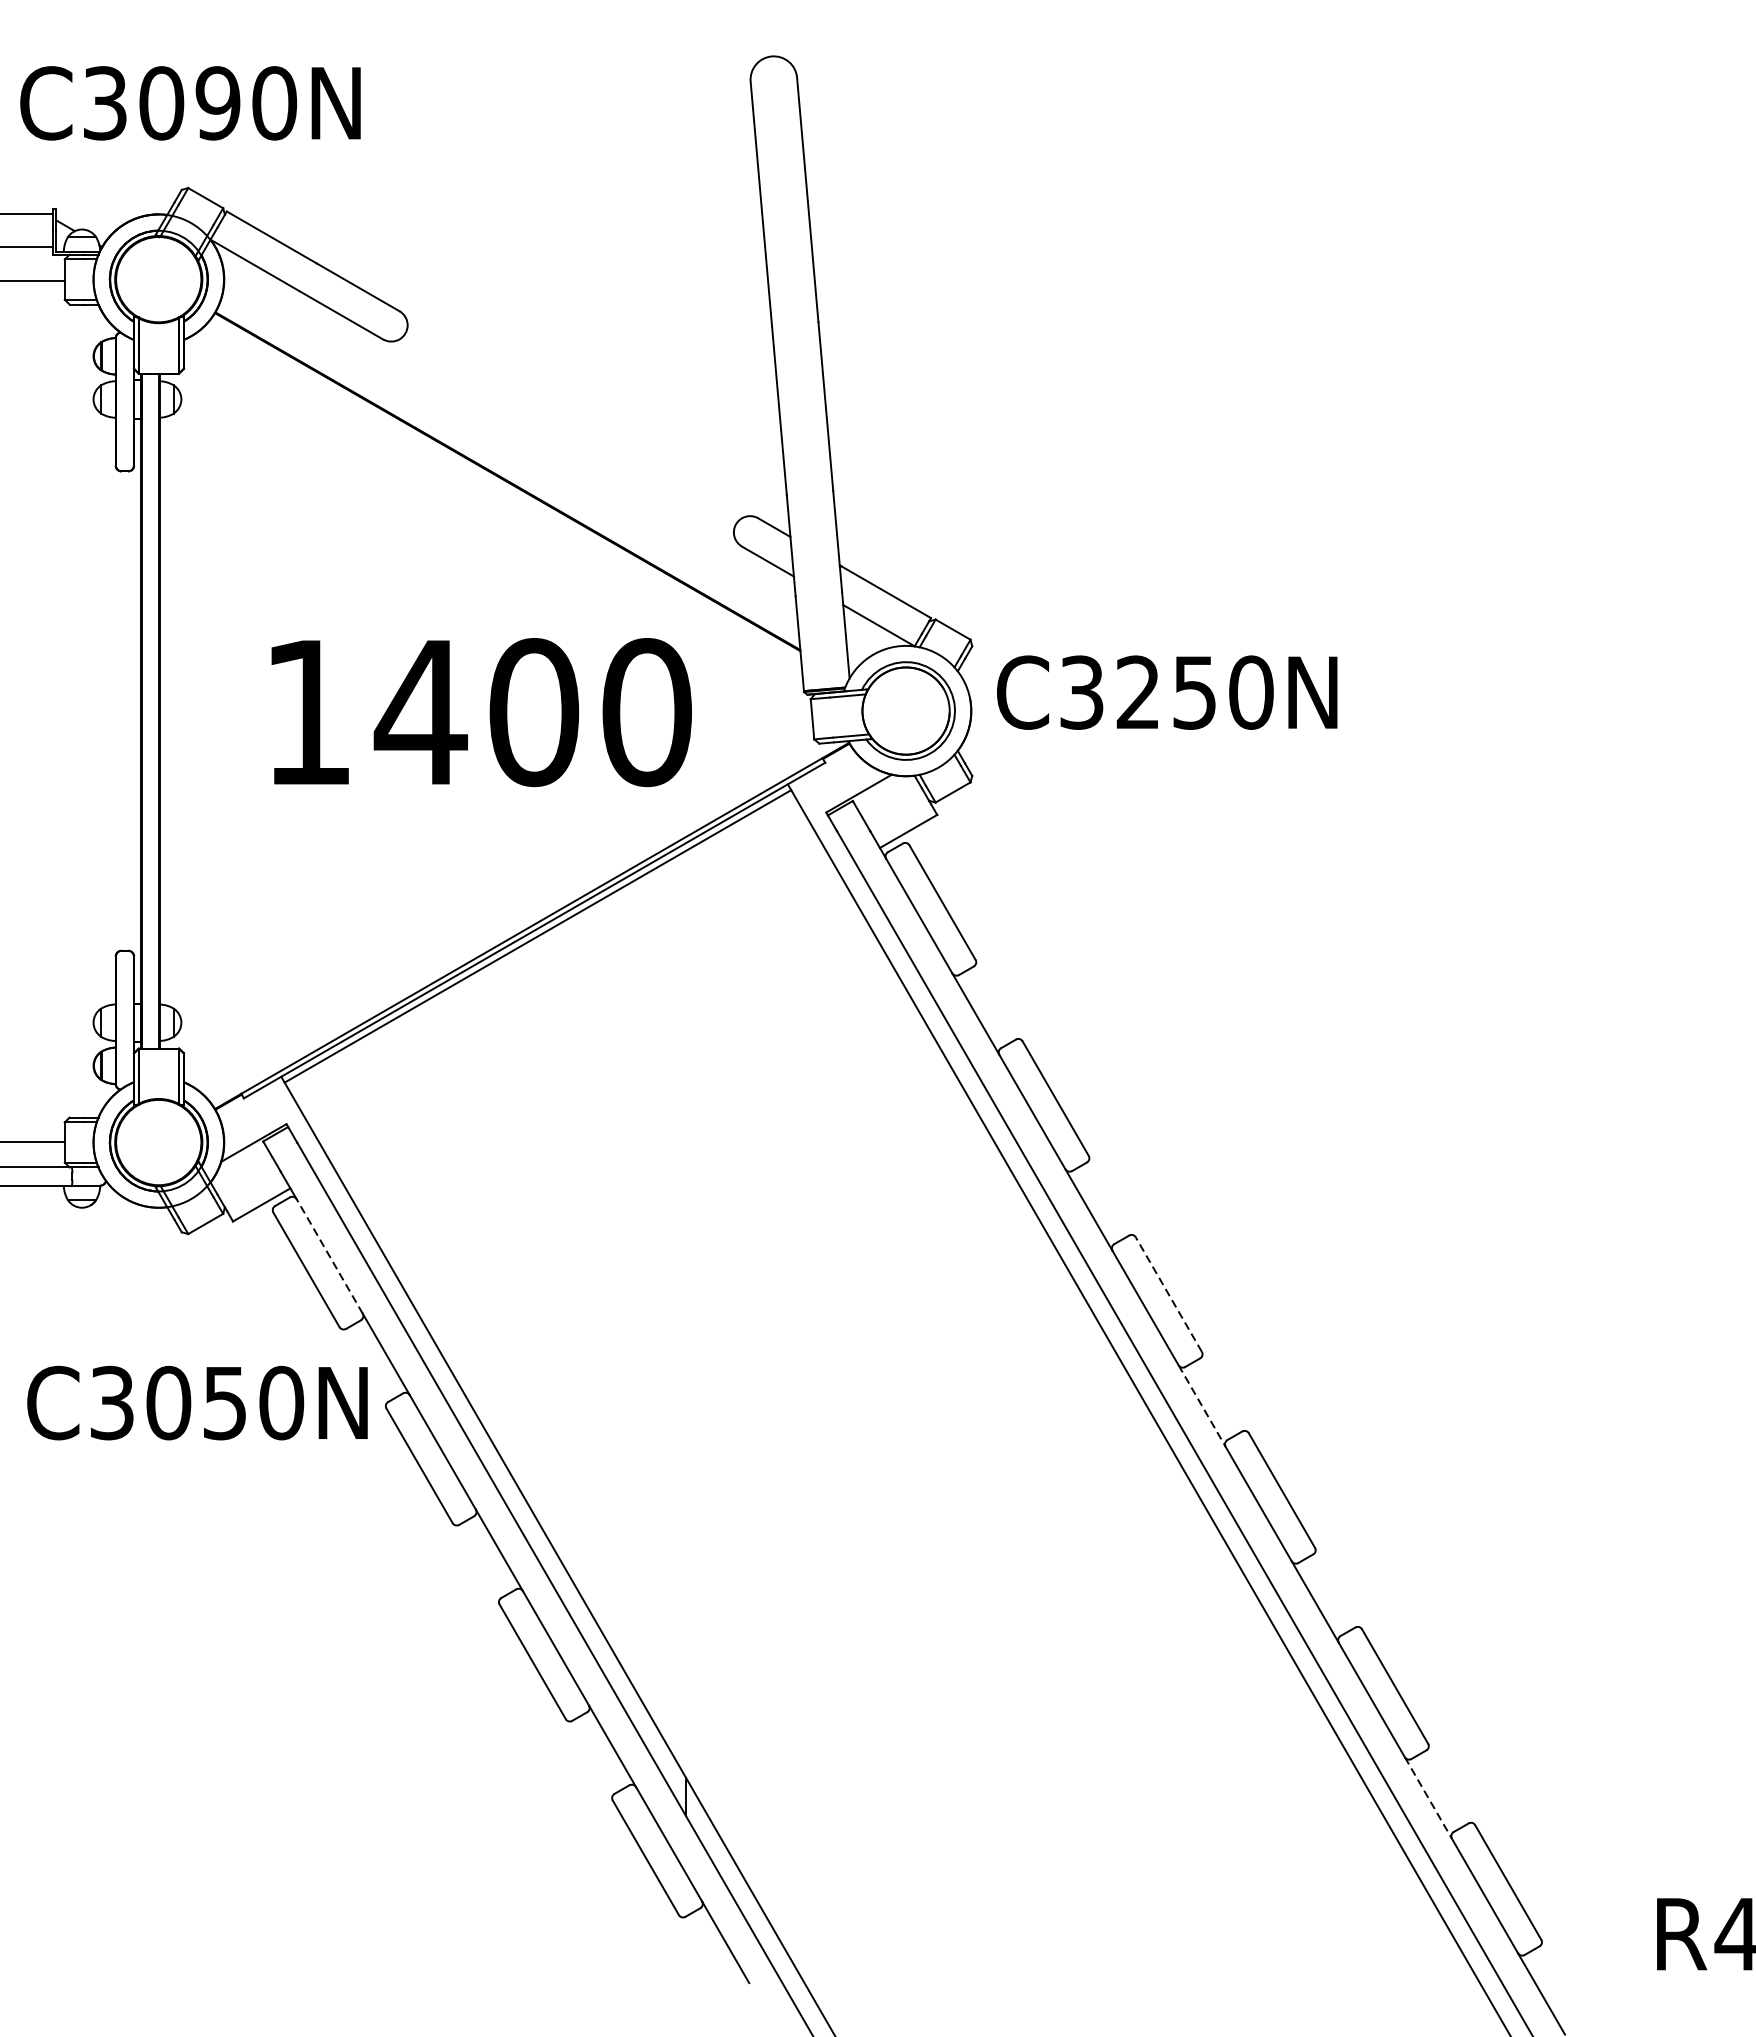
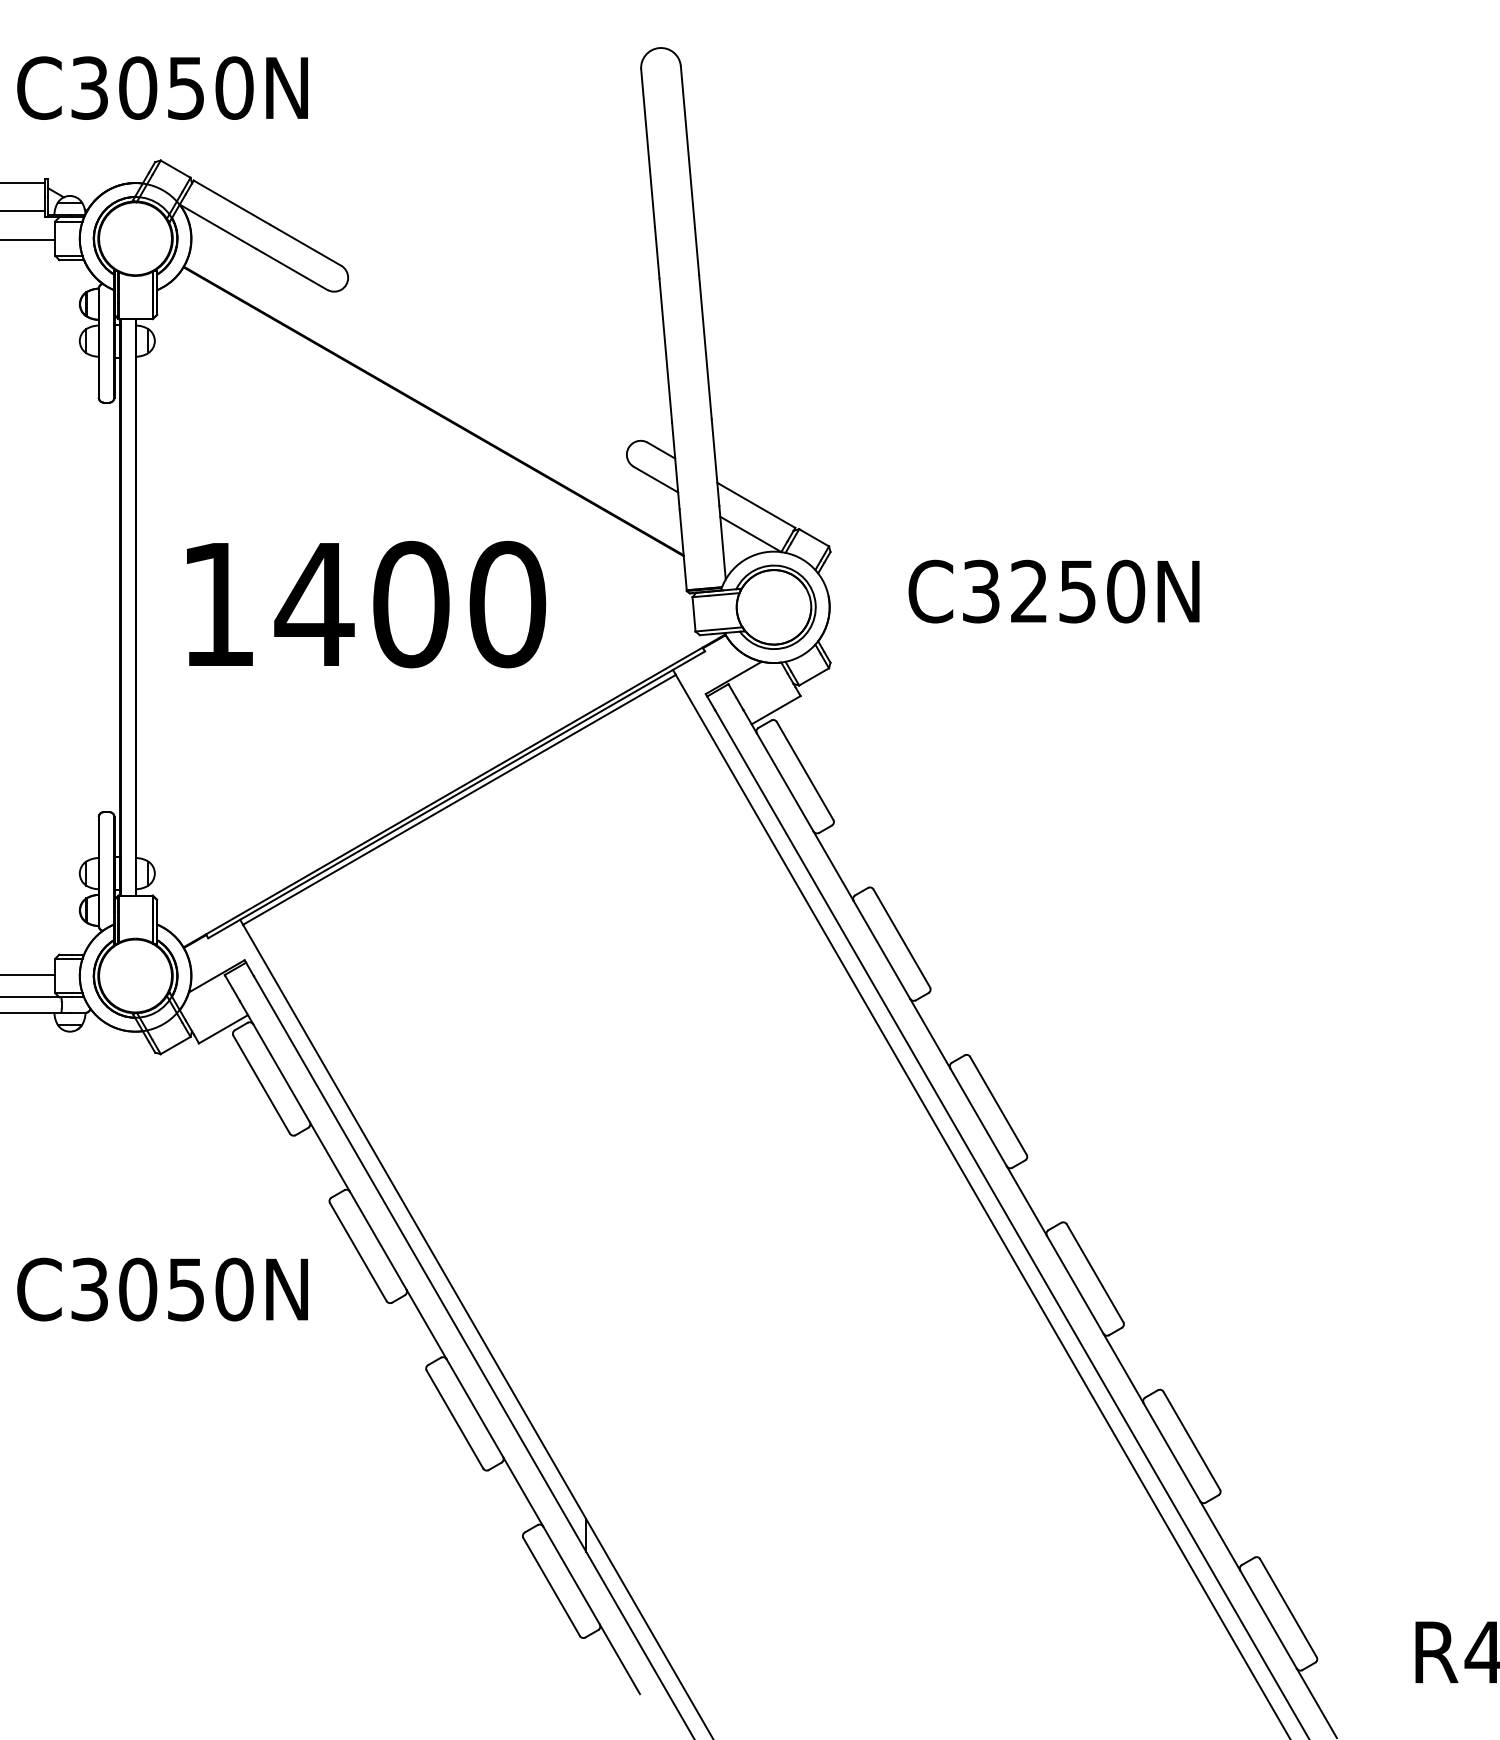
text: (218, 102) -> (186, 87), C3090N -> C3050N
text: (1166, 692) -> (1053, 591), moved
text: (481, 712) -> (366, 604), moved
line: (329, 1256) -> (281, 1073), dashed -> solid
line: (1168, 1294) -> (998, 1105), dashed -> solid
text: (197, 1403) -> (162, 1289), moved
line: (1202, 1406) -> (1027, 1201), dashed -> solid
line: (1428, 1798) -> (1220, 1536), dashed -> solid

